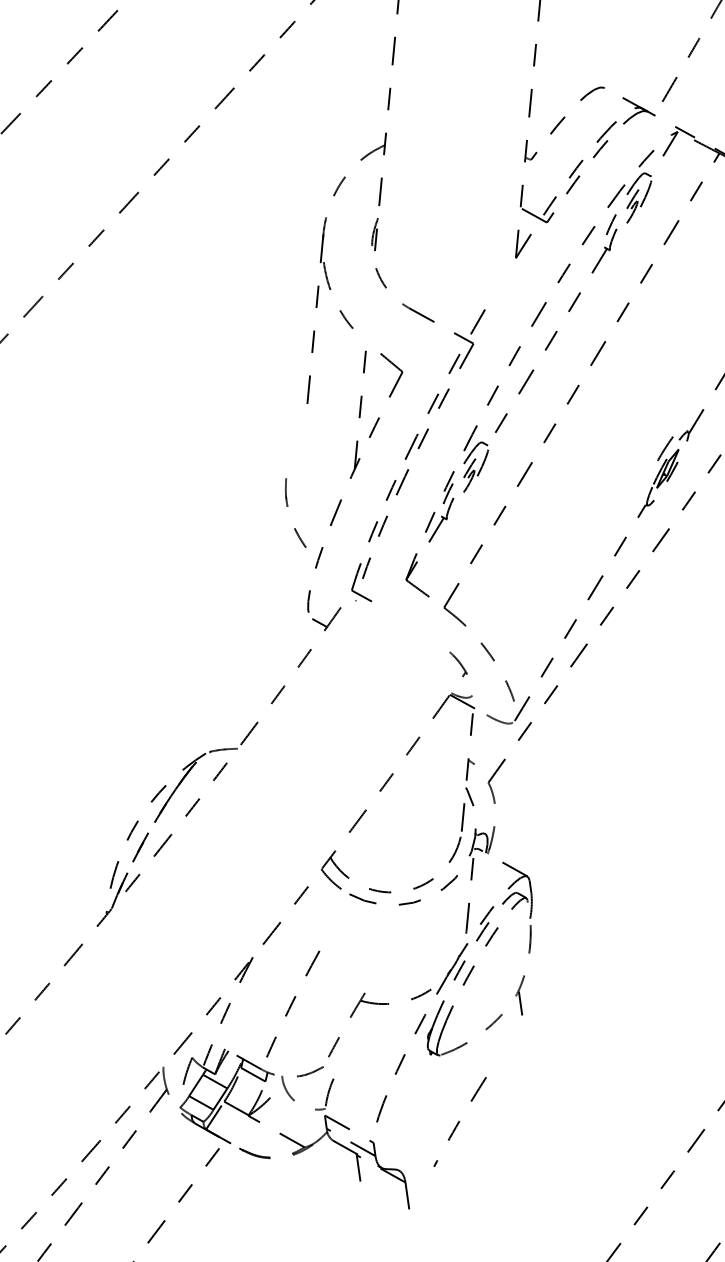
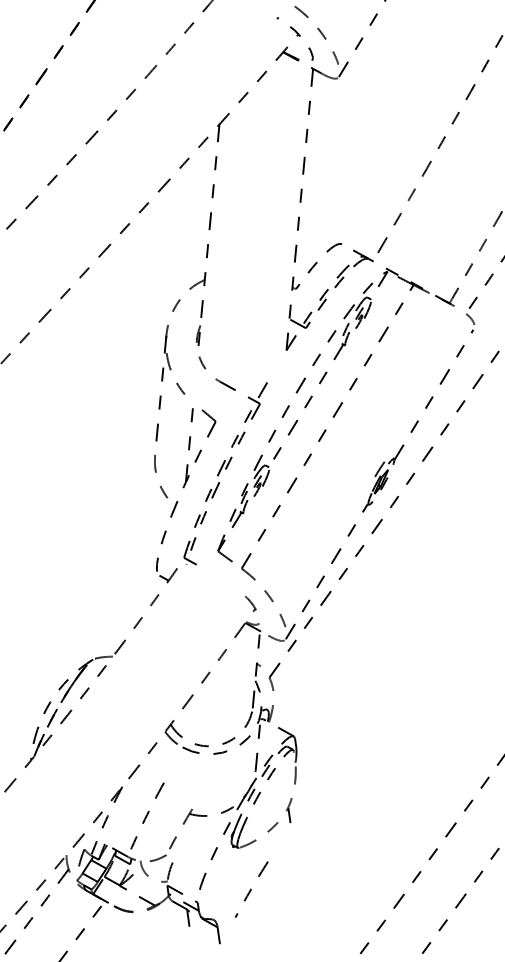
curve: (288, 506) -> (156, 472), moved

